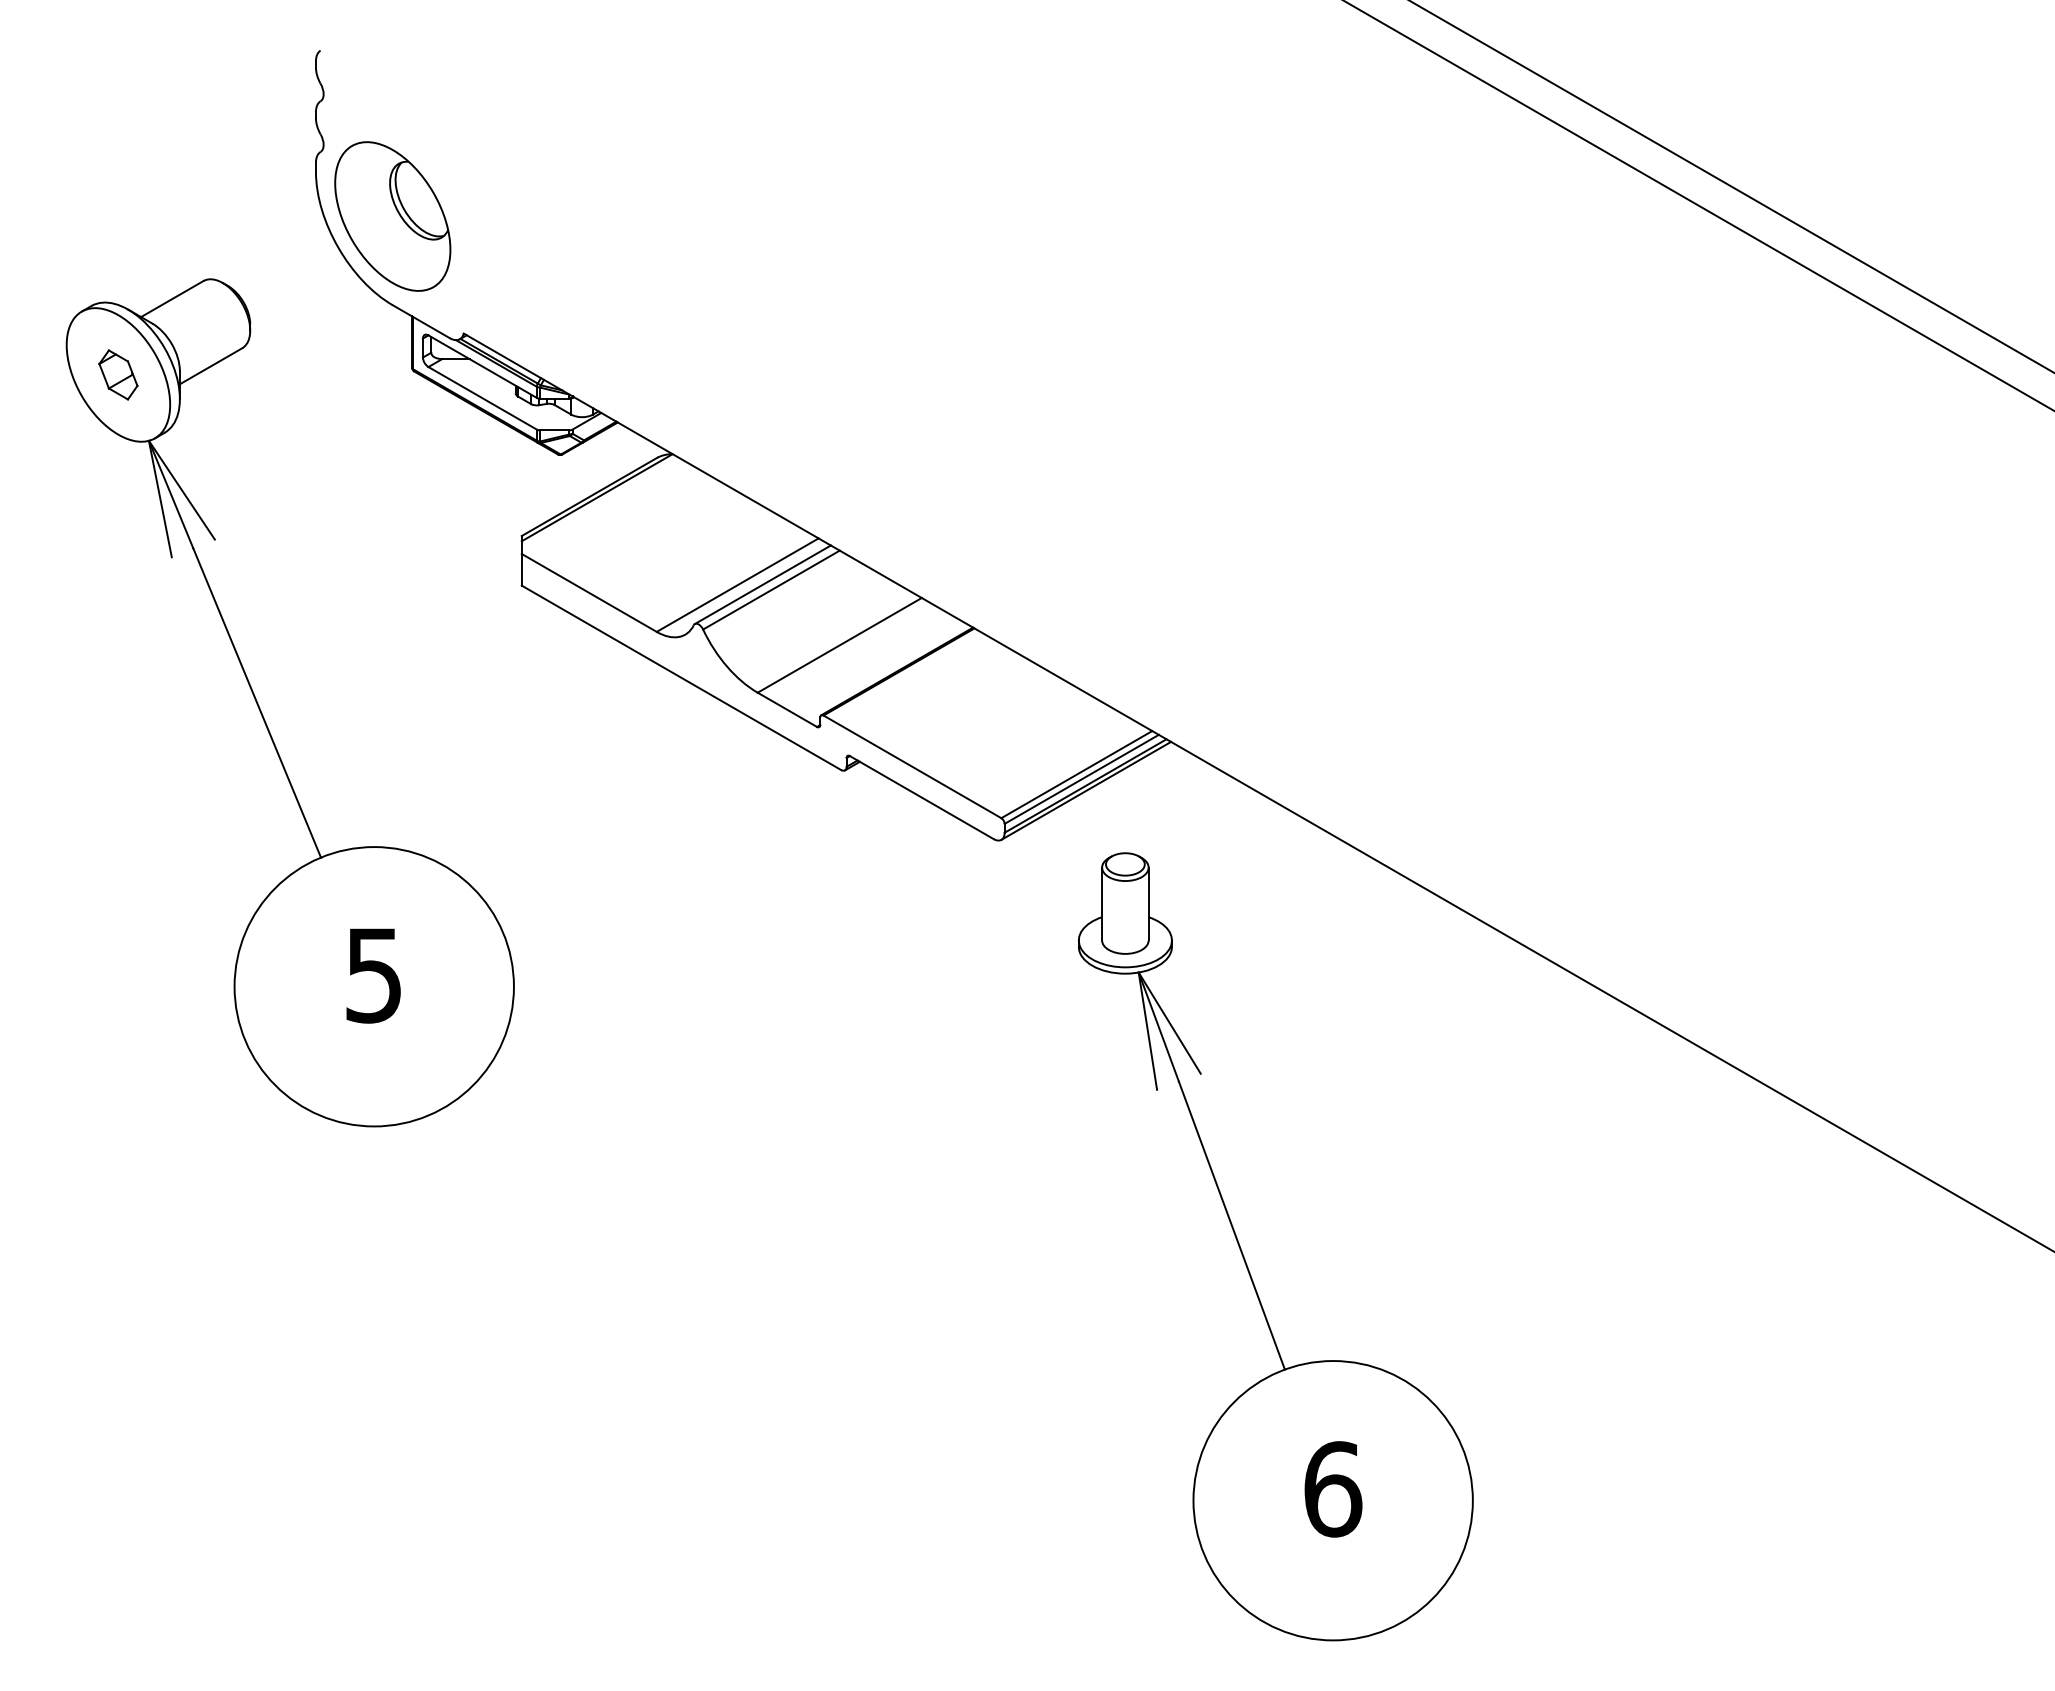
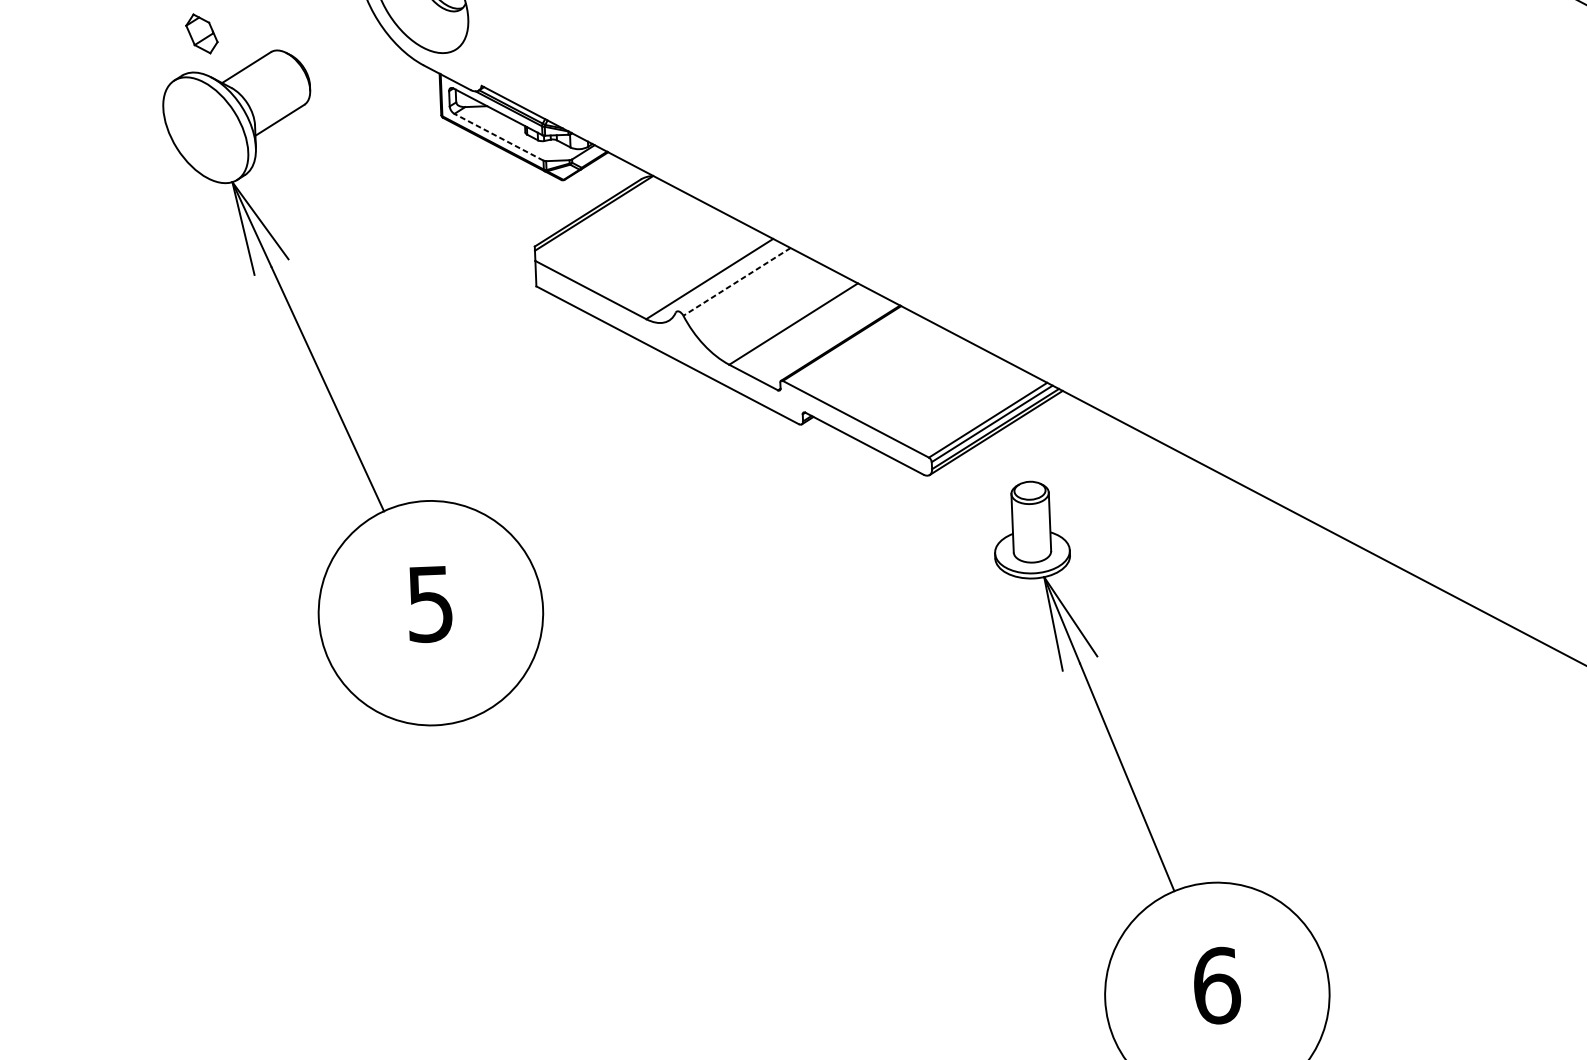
part: (118, 374) -> (201, 33), moved
line: (482, 398) -> (498, 137), solid -> dashed
line: (762, 584) -> (729, 277), removed
line: (771, 590) -> (737, 282), solid -> dashed

